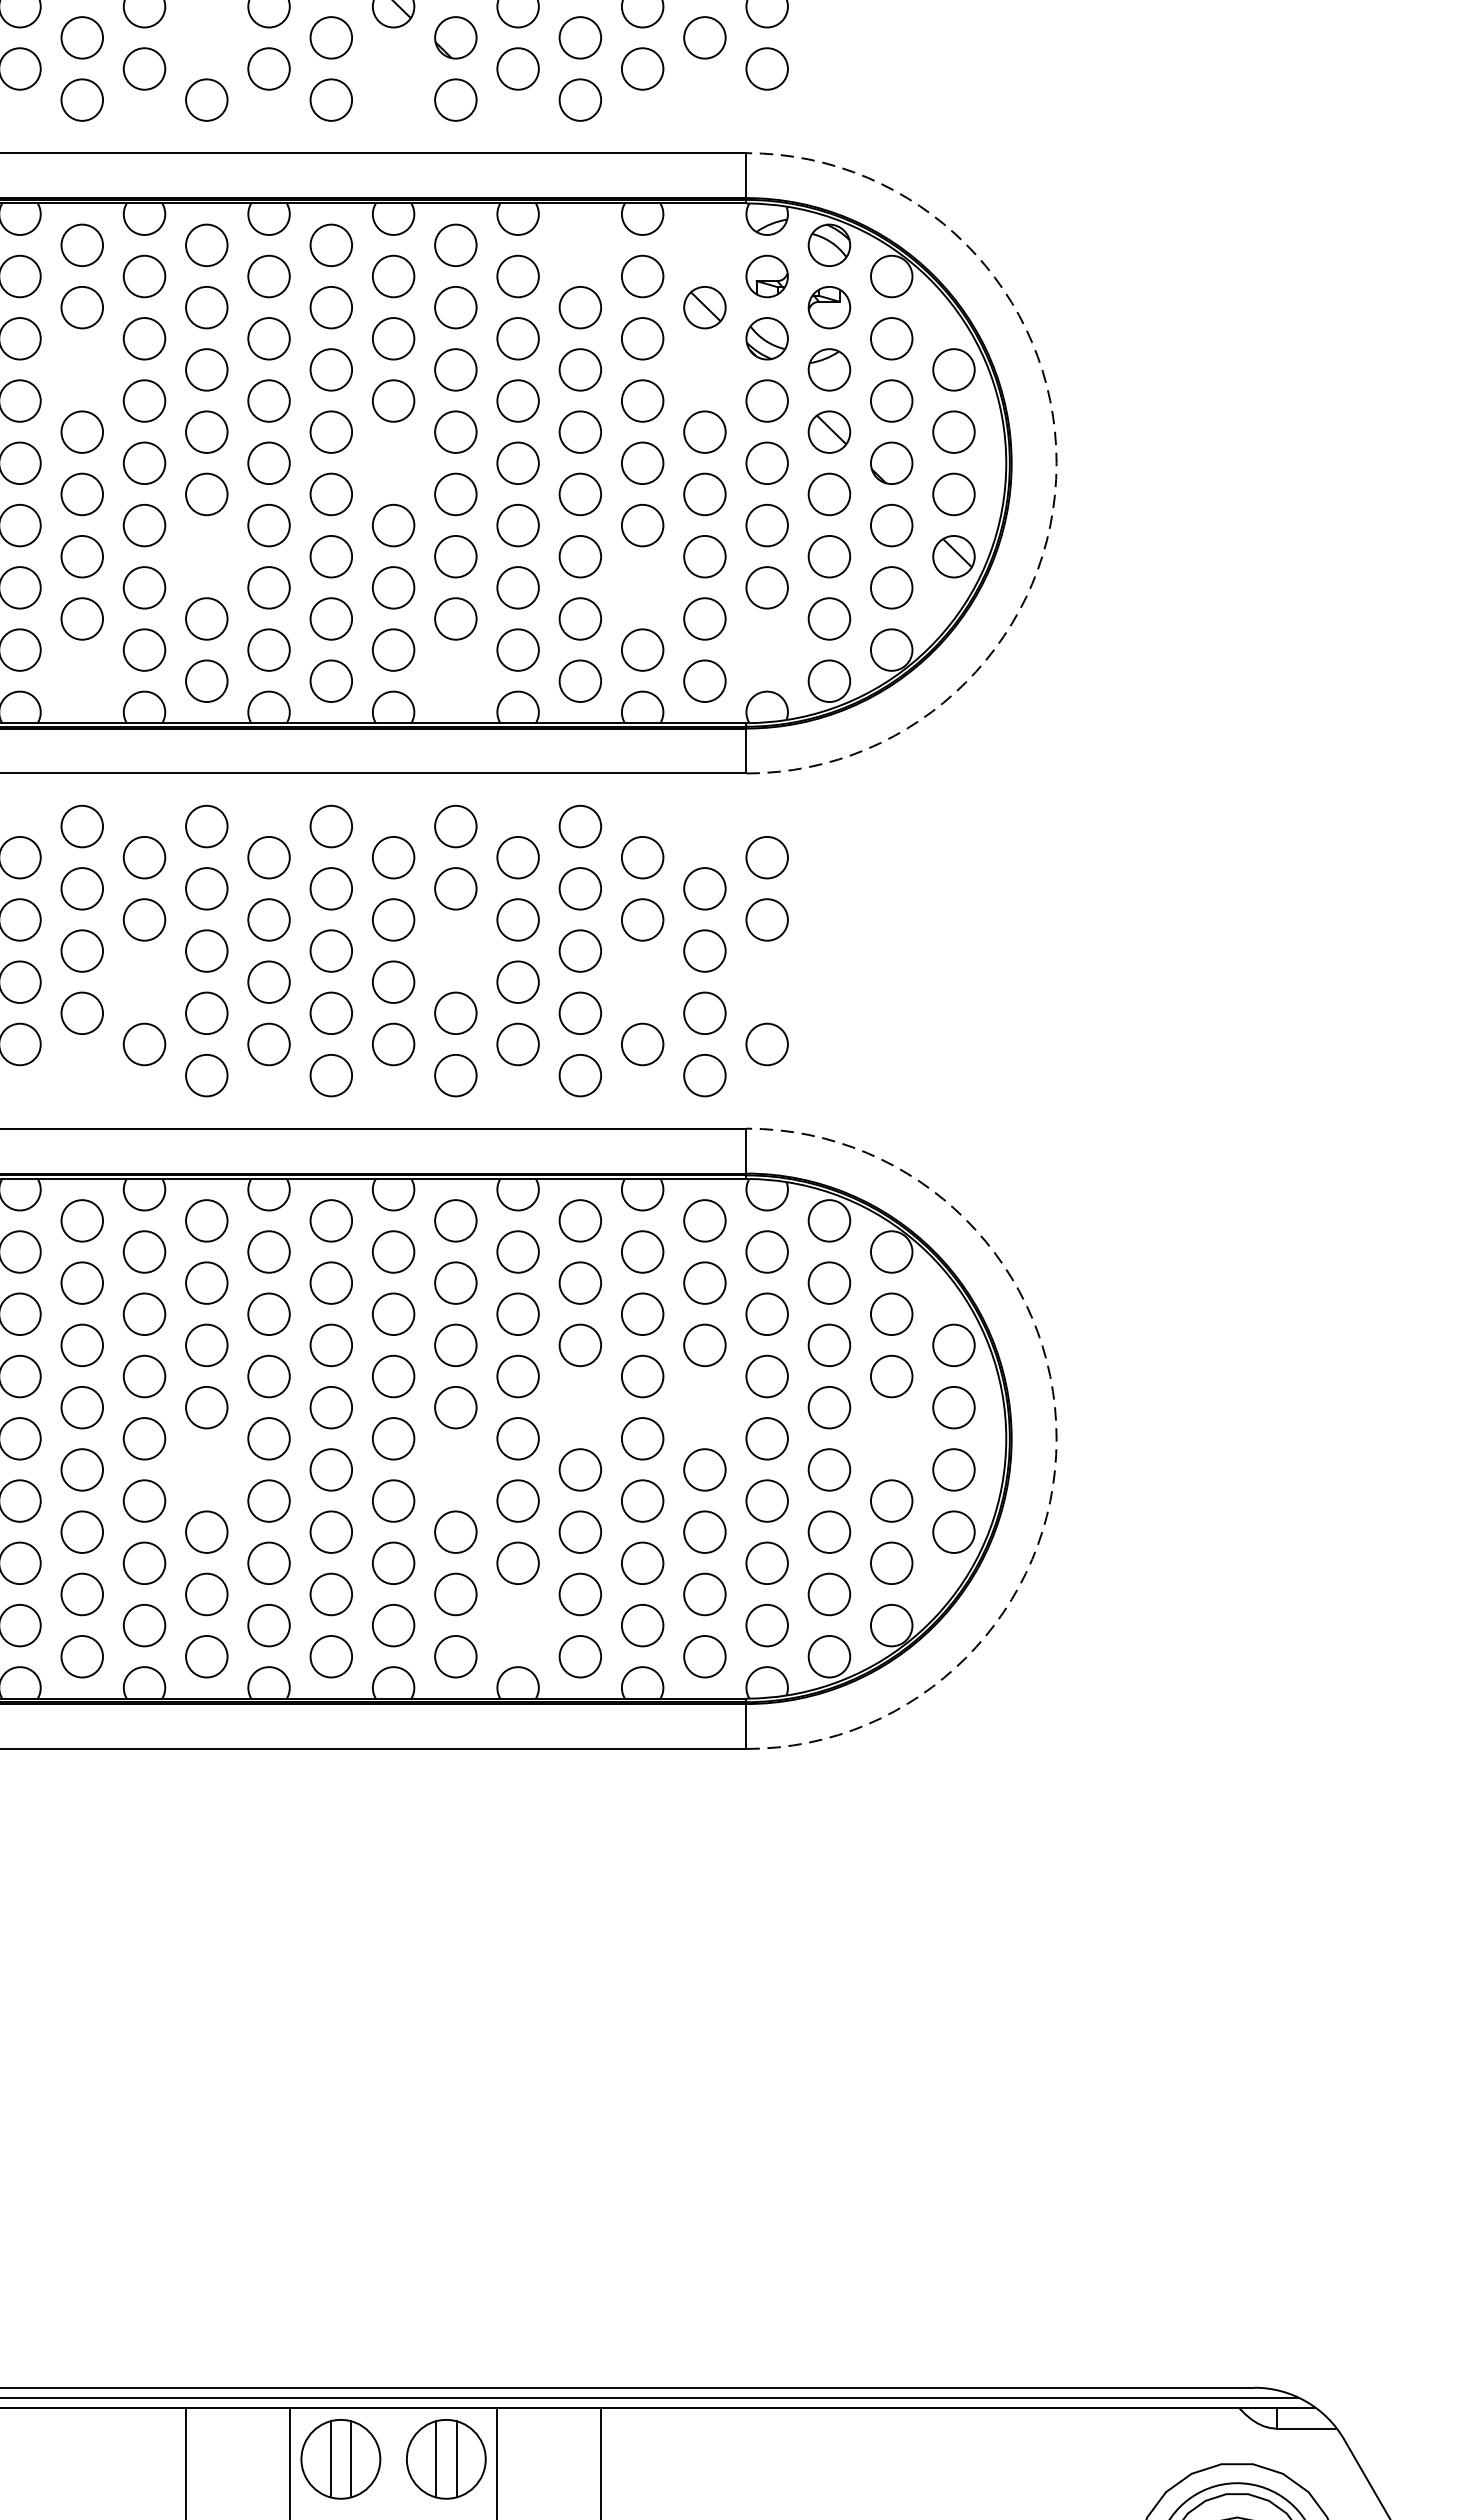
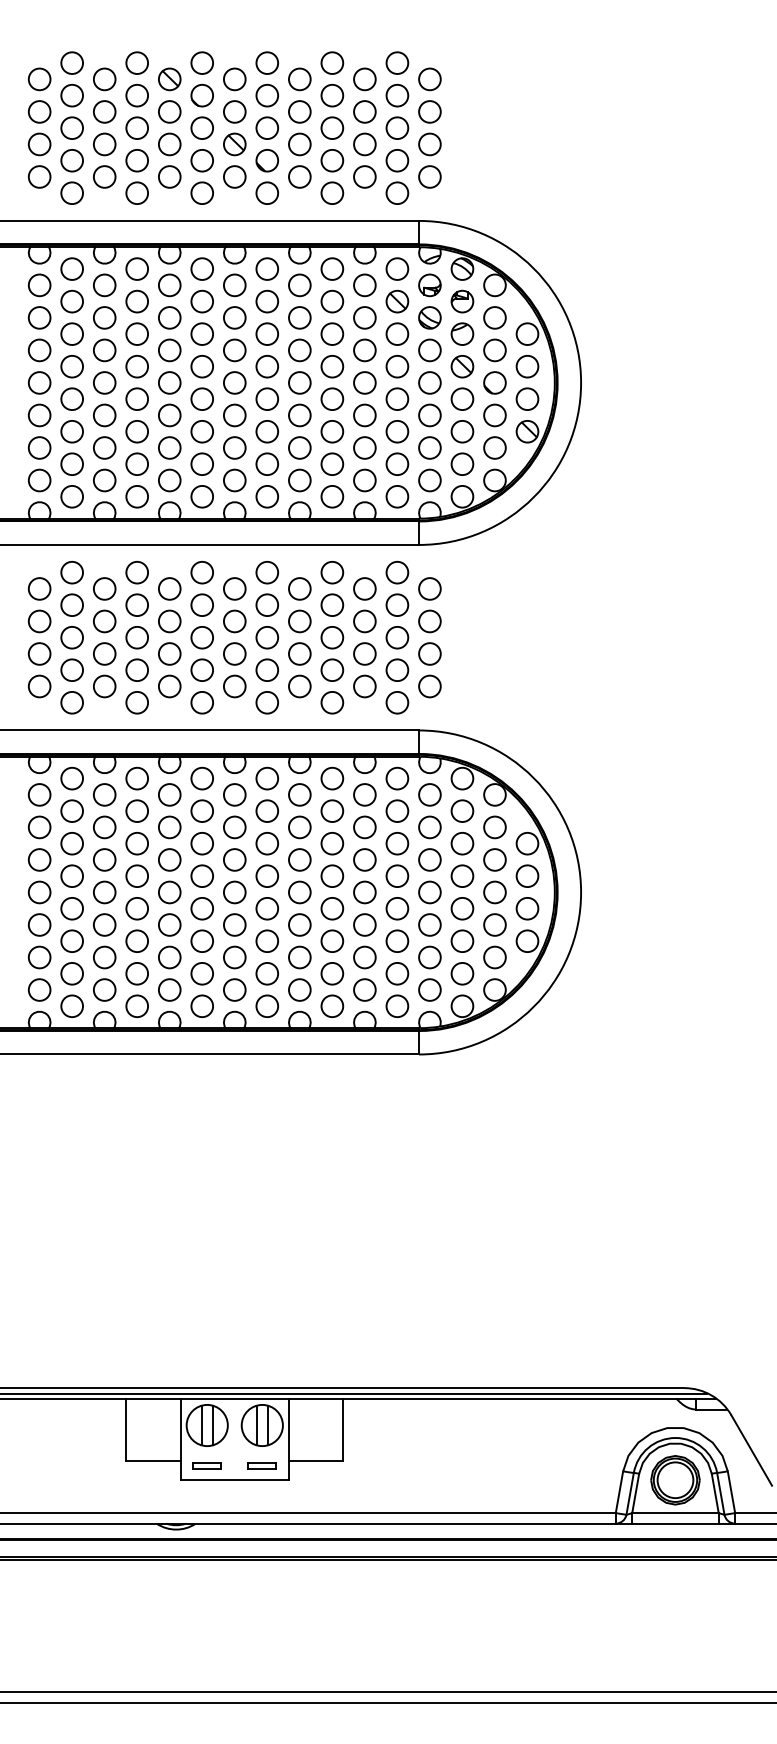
circle: (205, 37) -> (136, 160), added
circle: (393, 68) -> (234, 176), added
circle: (705, 98) -> (397, 192), added
circle: (580, 244) -> (332, 268), added
circle: (705, 244) -> (397, 268), added
circle: (80, 368) -> (71, 333), added
circle: (705, 368) -> (397, 333), added
circle: (393, 462) -> (234, 382), added
arc: (1057, 462) -> (581, 382), dashed -> solid
circle: (205, 556) -> (136, 431), added
circle: (641, 586) -> (364, 447), added
circle: (766, 650) -> (429, 480), added
circle: (80, 680) -> (71, 496), added
circle: (454, 680) -> (266, 496), added
circle: (705, 826) -> (397, 572), added
circle: (454, 950) -> (266, 637), added
circle: (144, 981) -> (104, 653), added
circle: (641, 981) -> (364, 653), added
circle: (766, 981) -> (429, 653), added
circle: (80, 1075) -> (71, 702), added
circle: (580, 1406) -> (332, 875), added
circle: (705, 1406) -> (397, 875), added
circle: (890, 1438) -> (494, 892), added
arc: (1057, 1438) -> (581, 892), dashed -> solid
circle: (205, 1469) -> (136, 908), added
circle: (454, 1469) -> (266, 908), added
circle: (517, 1624) -> (299, 989), added

